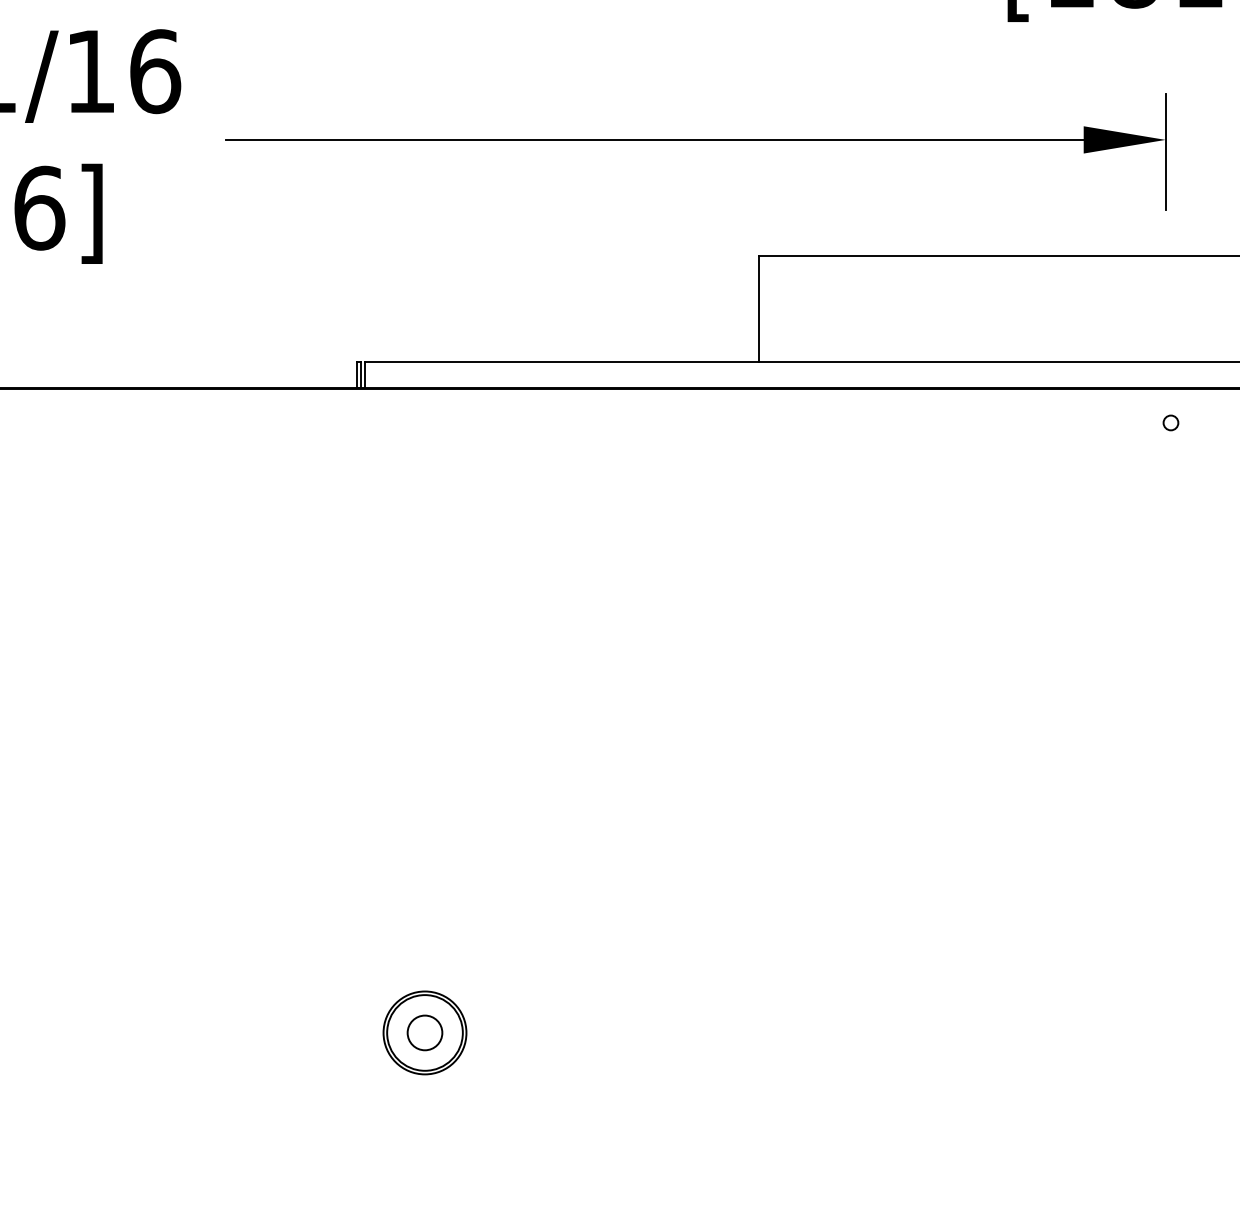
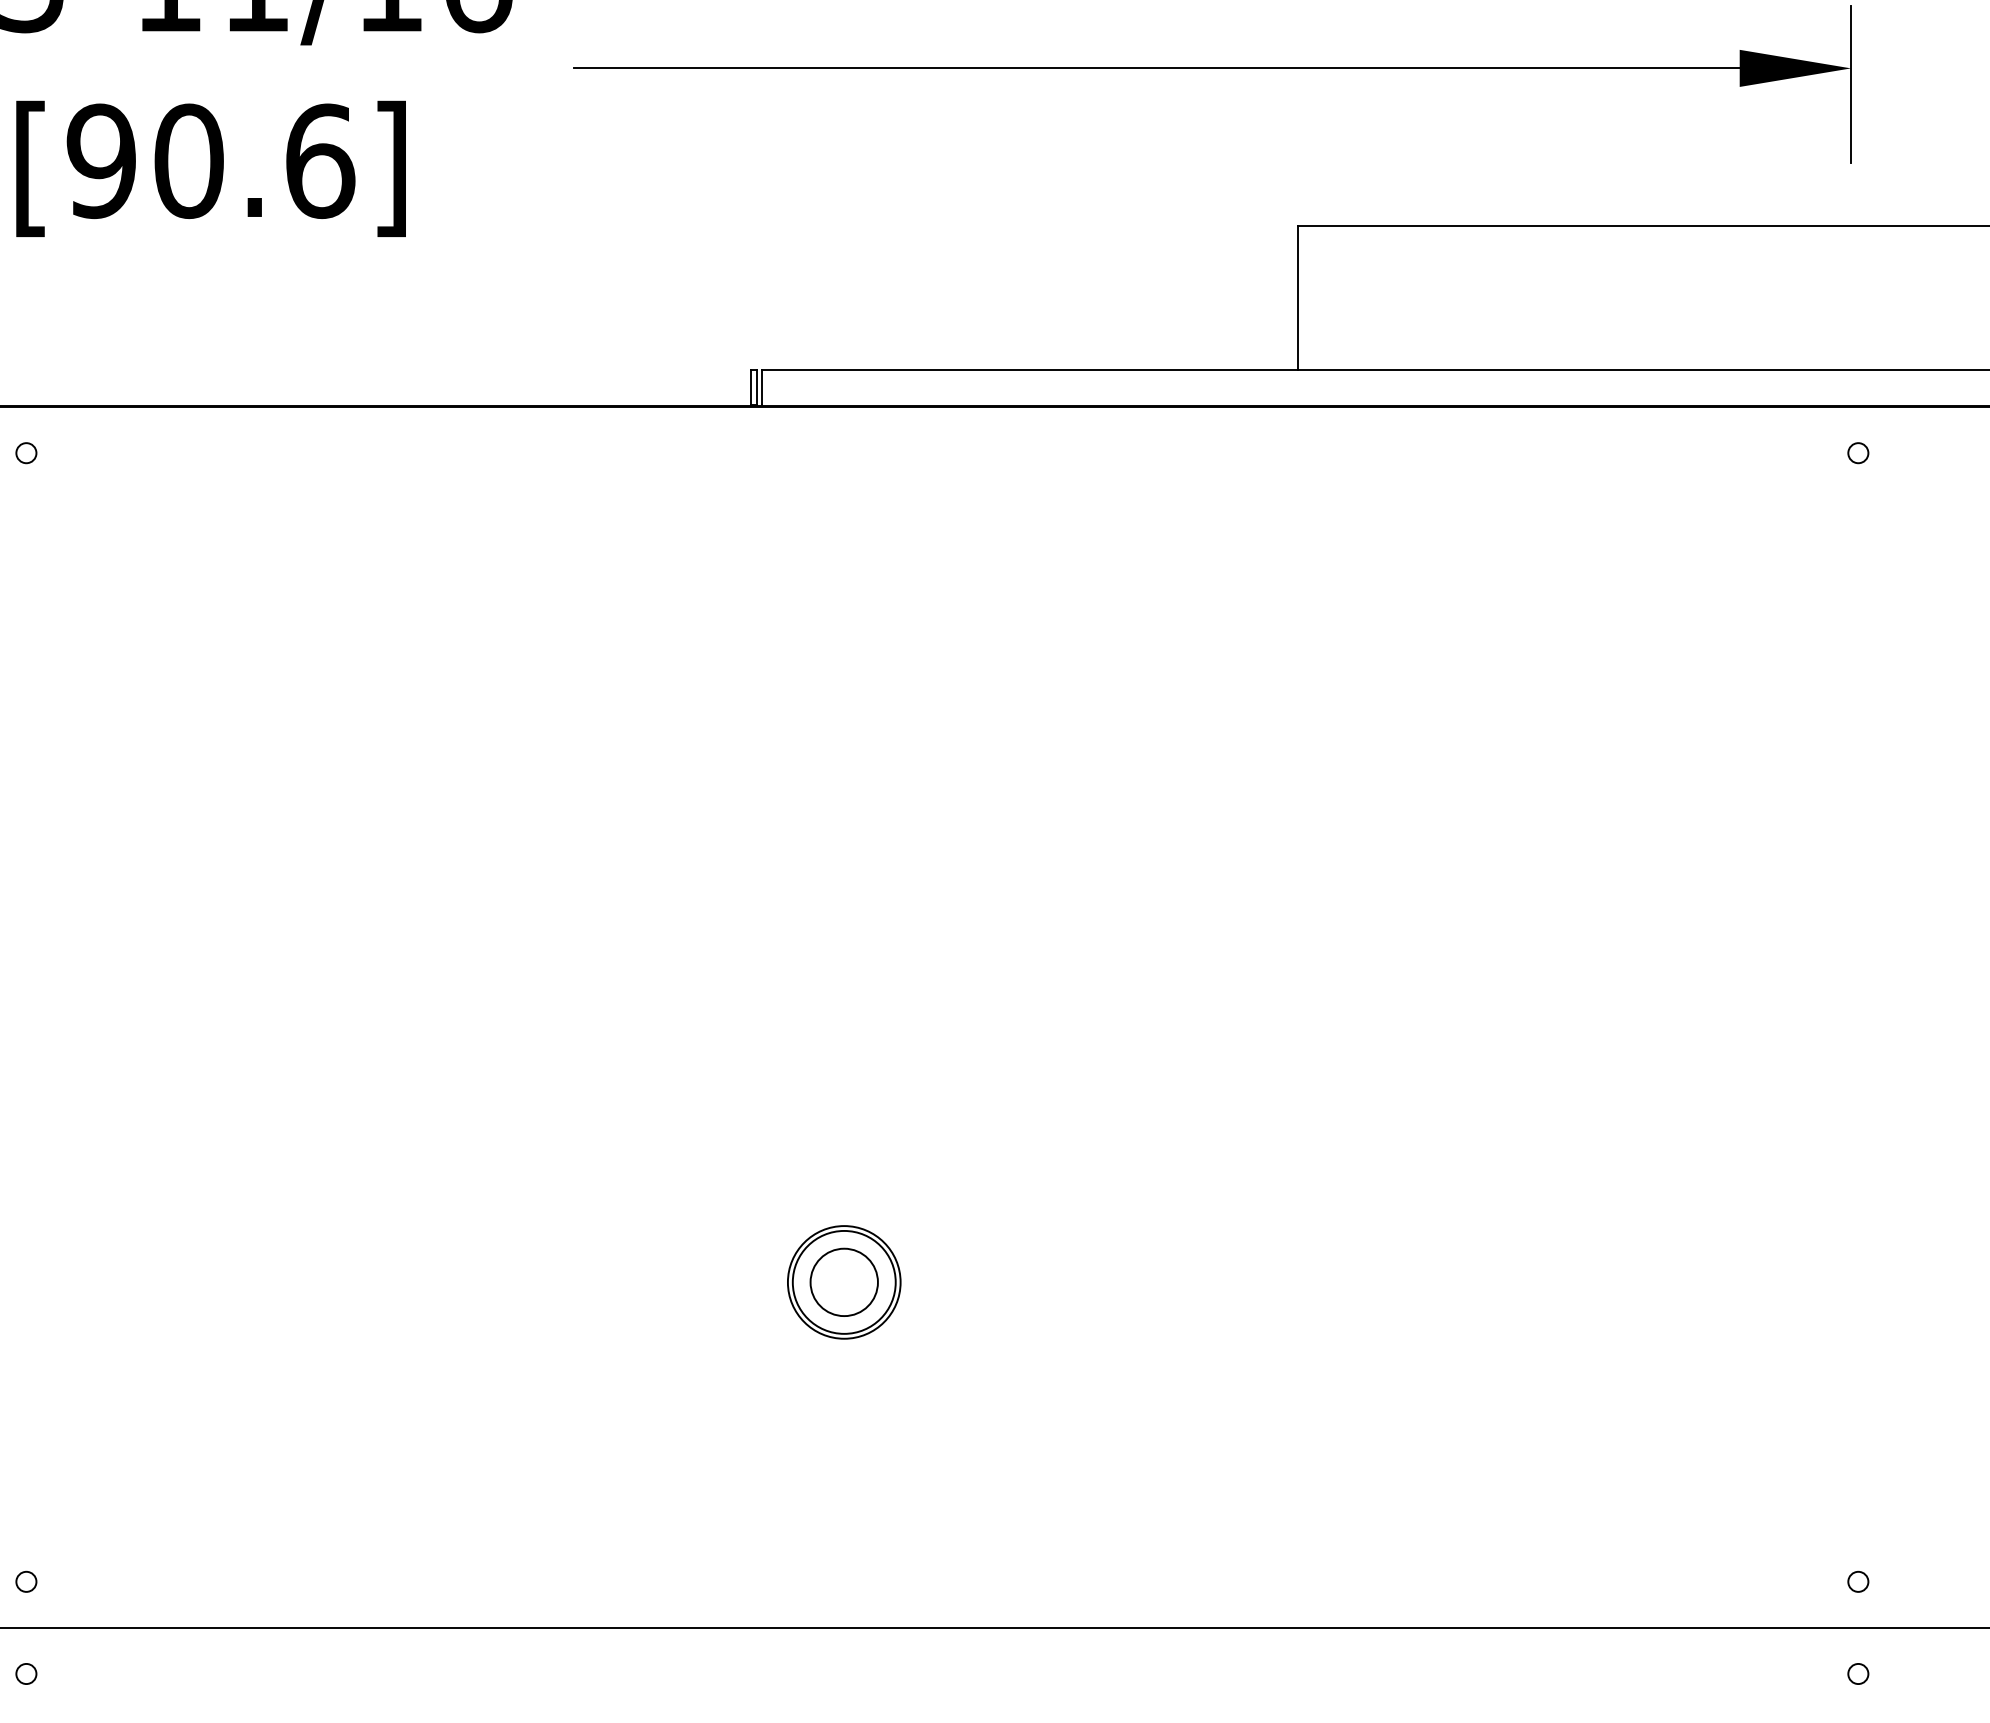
circle: (424, 1033) -> (843, 1282), size x1.43

